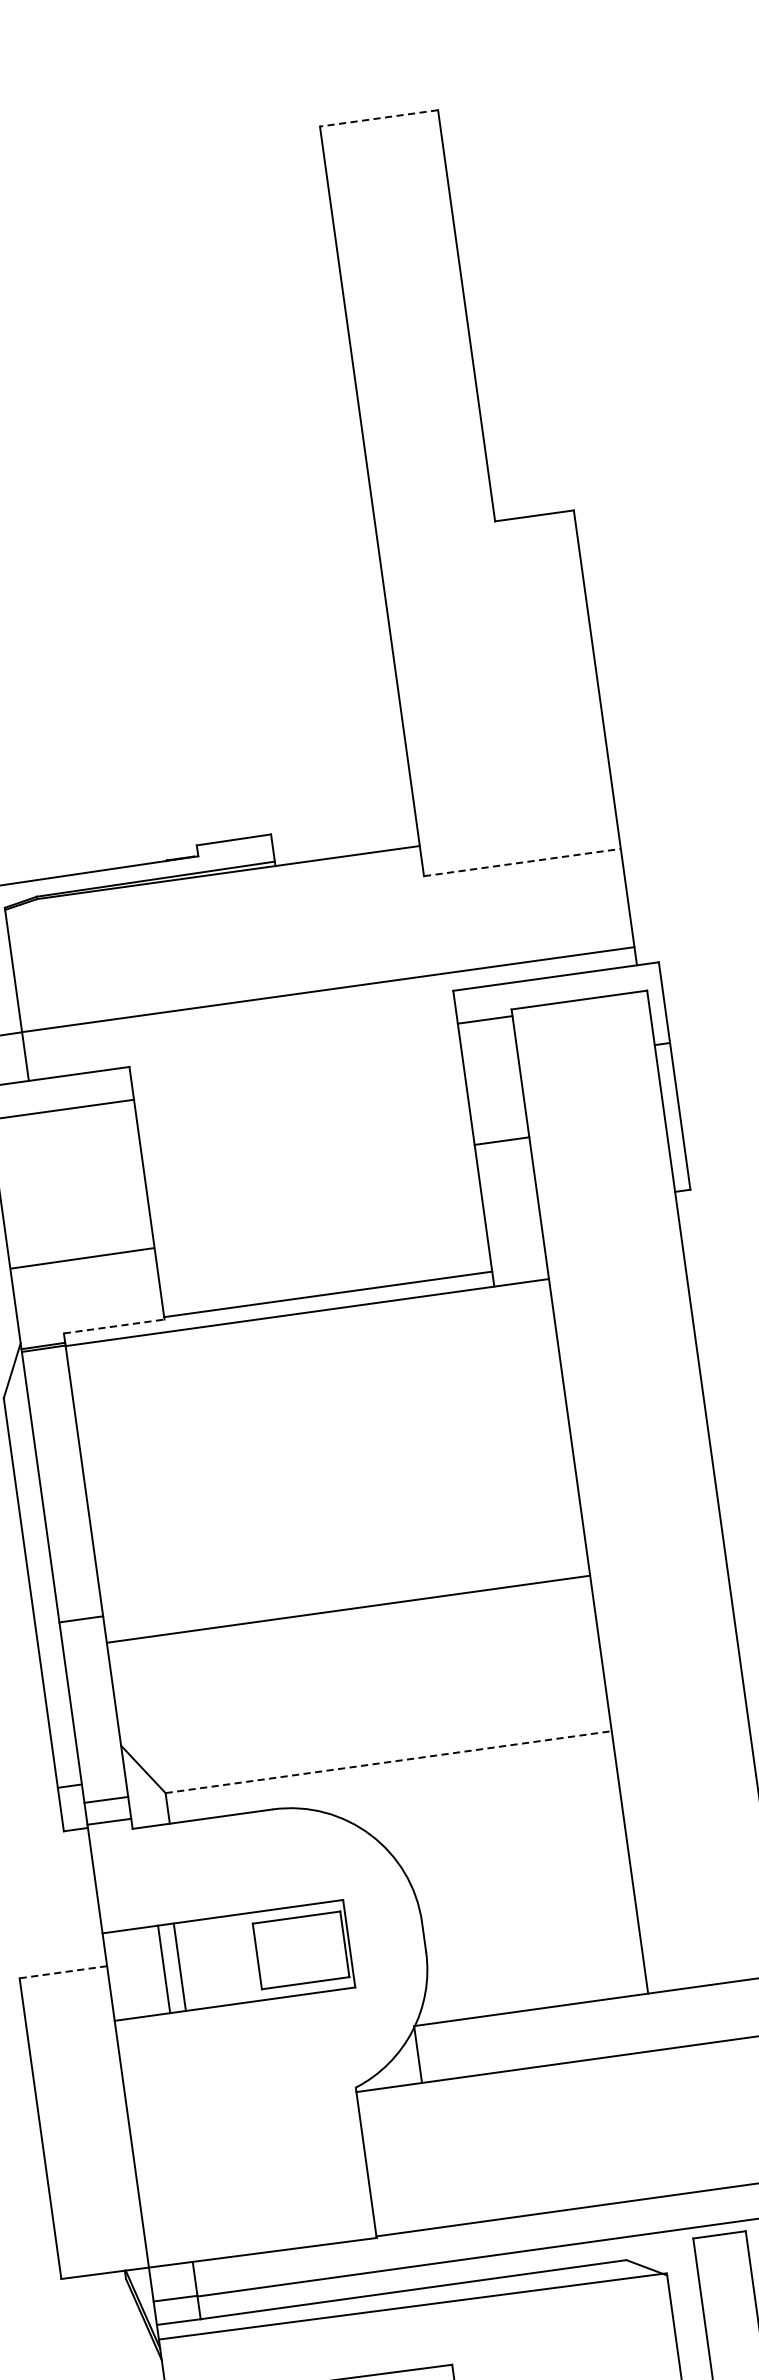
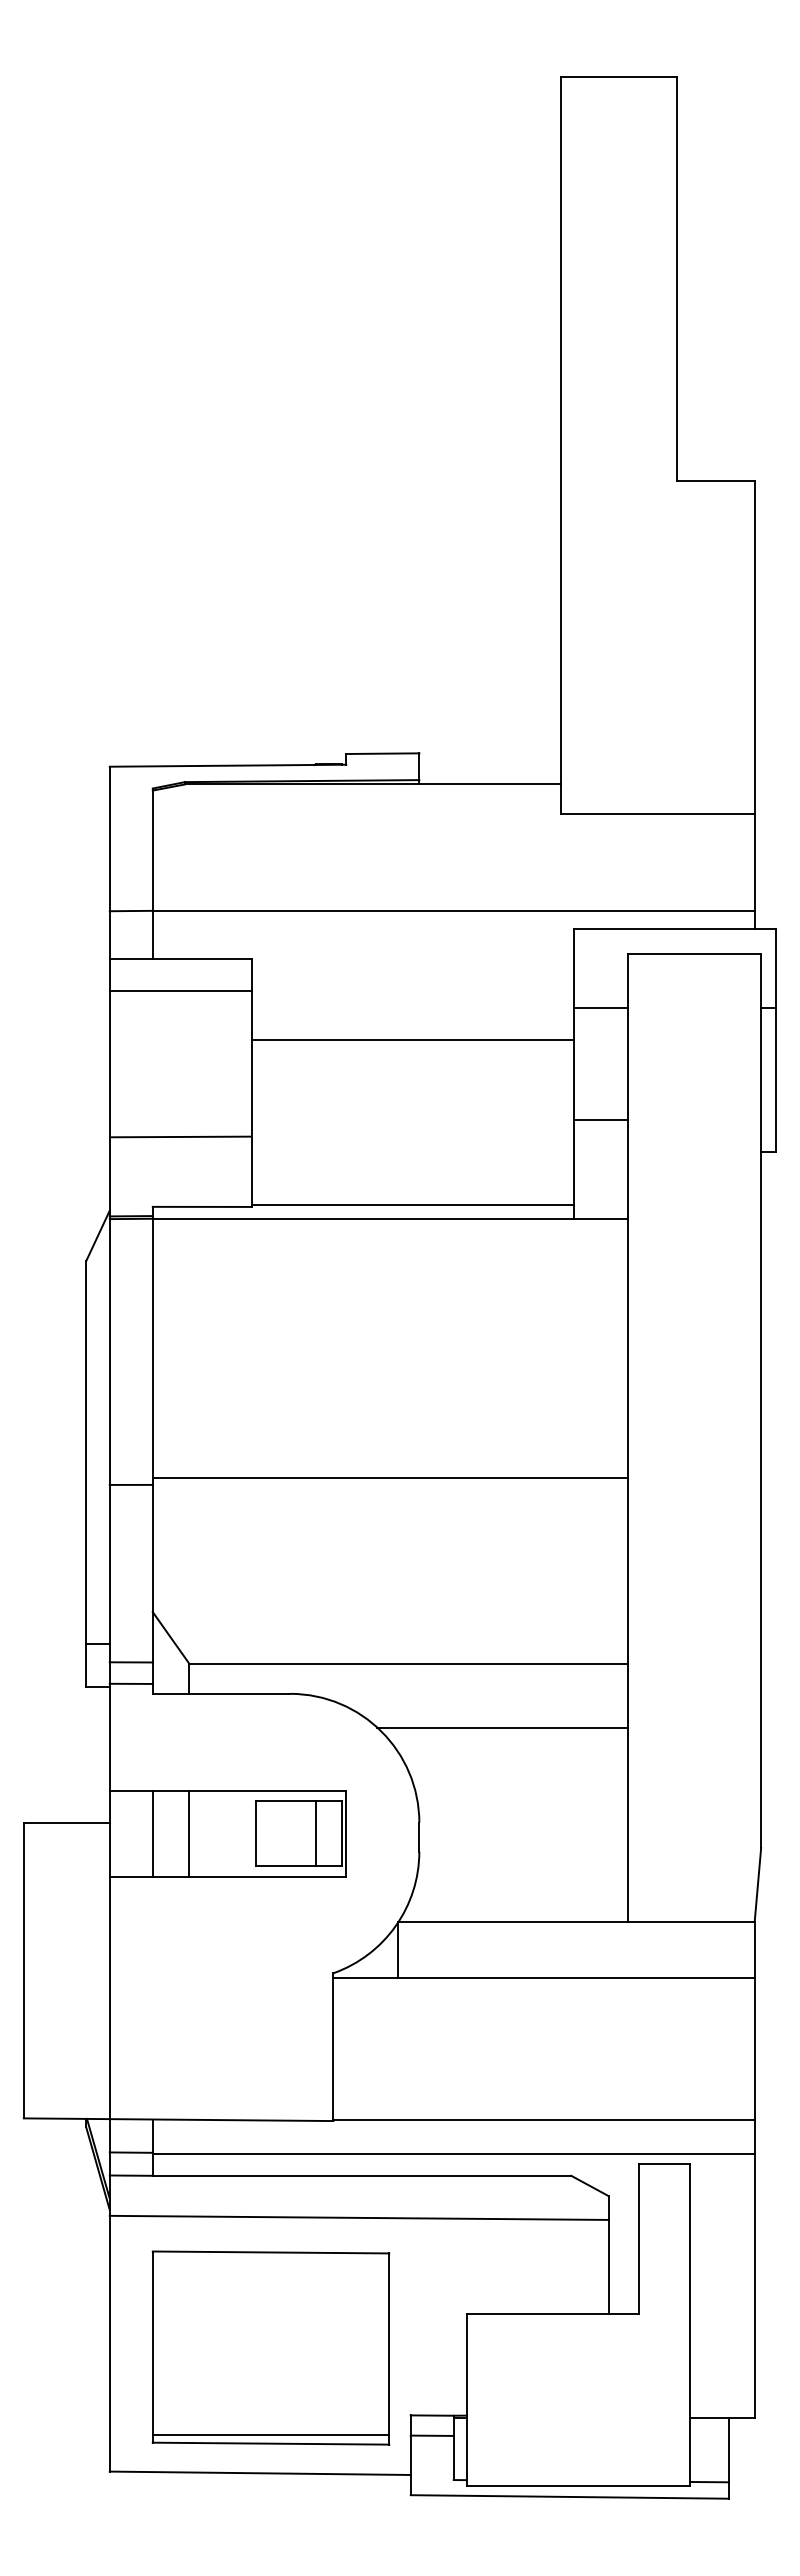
line: (378, 118) -> (618, 77), dashed -> solid
line: (521, 863) -> (657, 814), dashed -> solid
line: (484, 1019) -> (600, 1007), moved
line: (304, 1127) -> (412, 1040), added
line: (501, 1141) -> (600, 1120), moved
line: (114, 1326) -> (202, 1206), dashed -> solid
line: (347, 1608) -> (389, 1477), moved
line: (389, 1761) -> (409, 1663), dashed -> solid
line: (493, 1814) -> (502, 1728), added
line: (317, 1947) -> (315, 1833), added
line: (179, 1967) -> (152, 1833), moved
line: (164, 1969) -> (189, 1833), moved
line: (63, 1971) -> (66, 1822), dashed -> solid
line: (412, 2306) -> (358, 2217), moved

